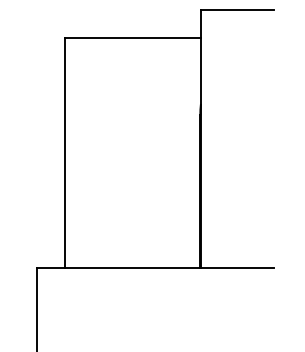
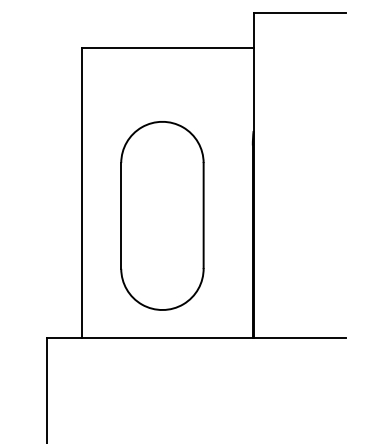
part: (128, 170) -> (162, 215), added

